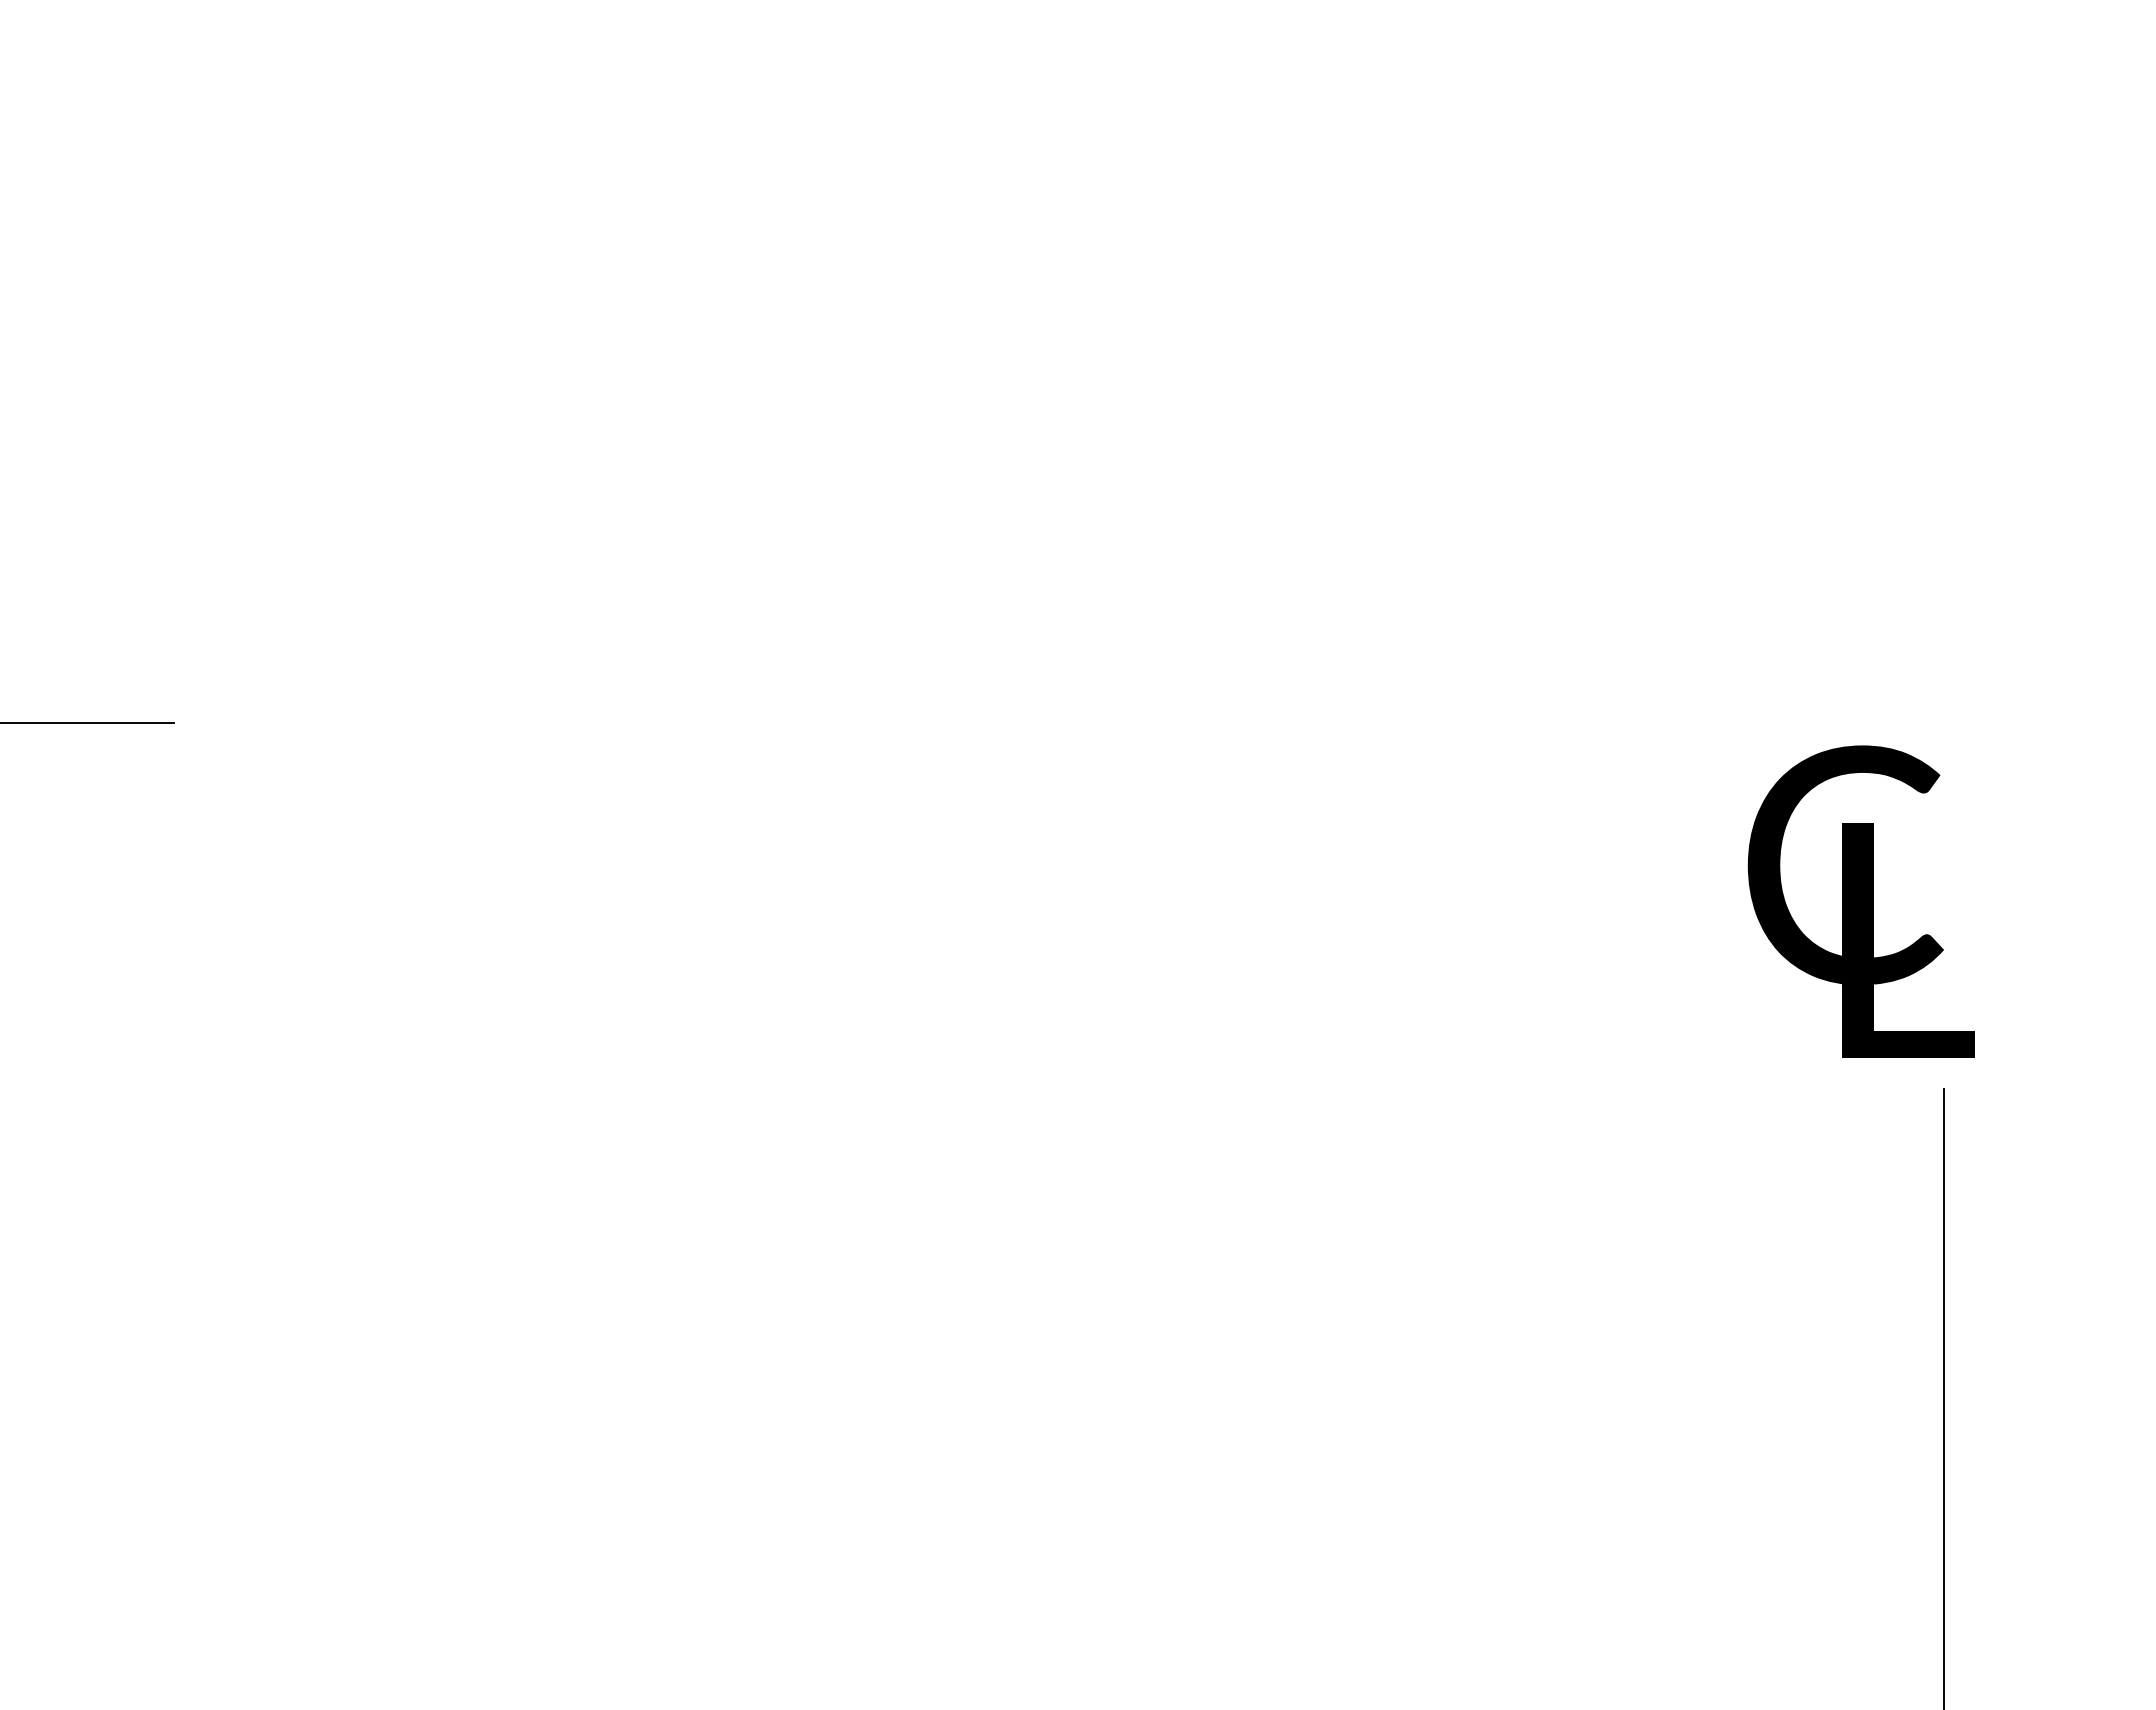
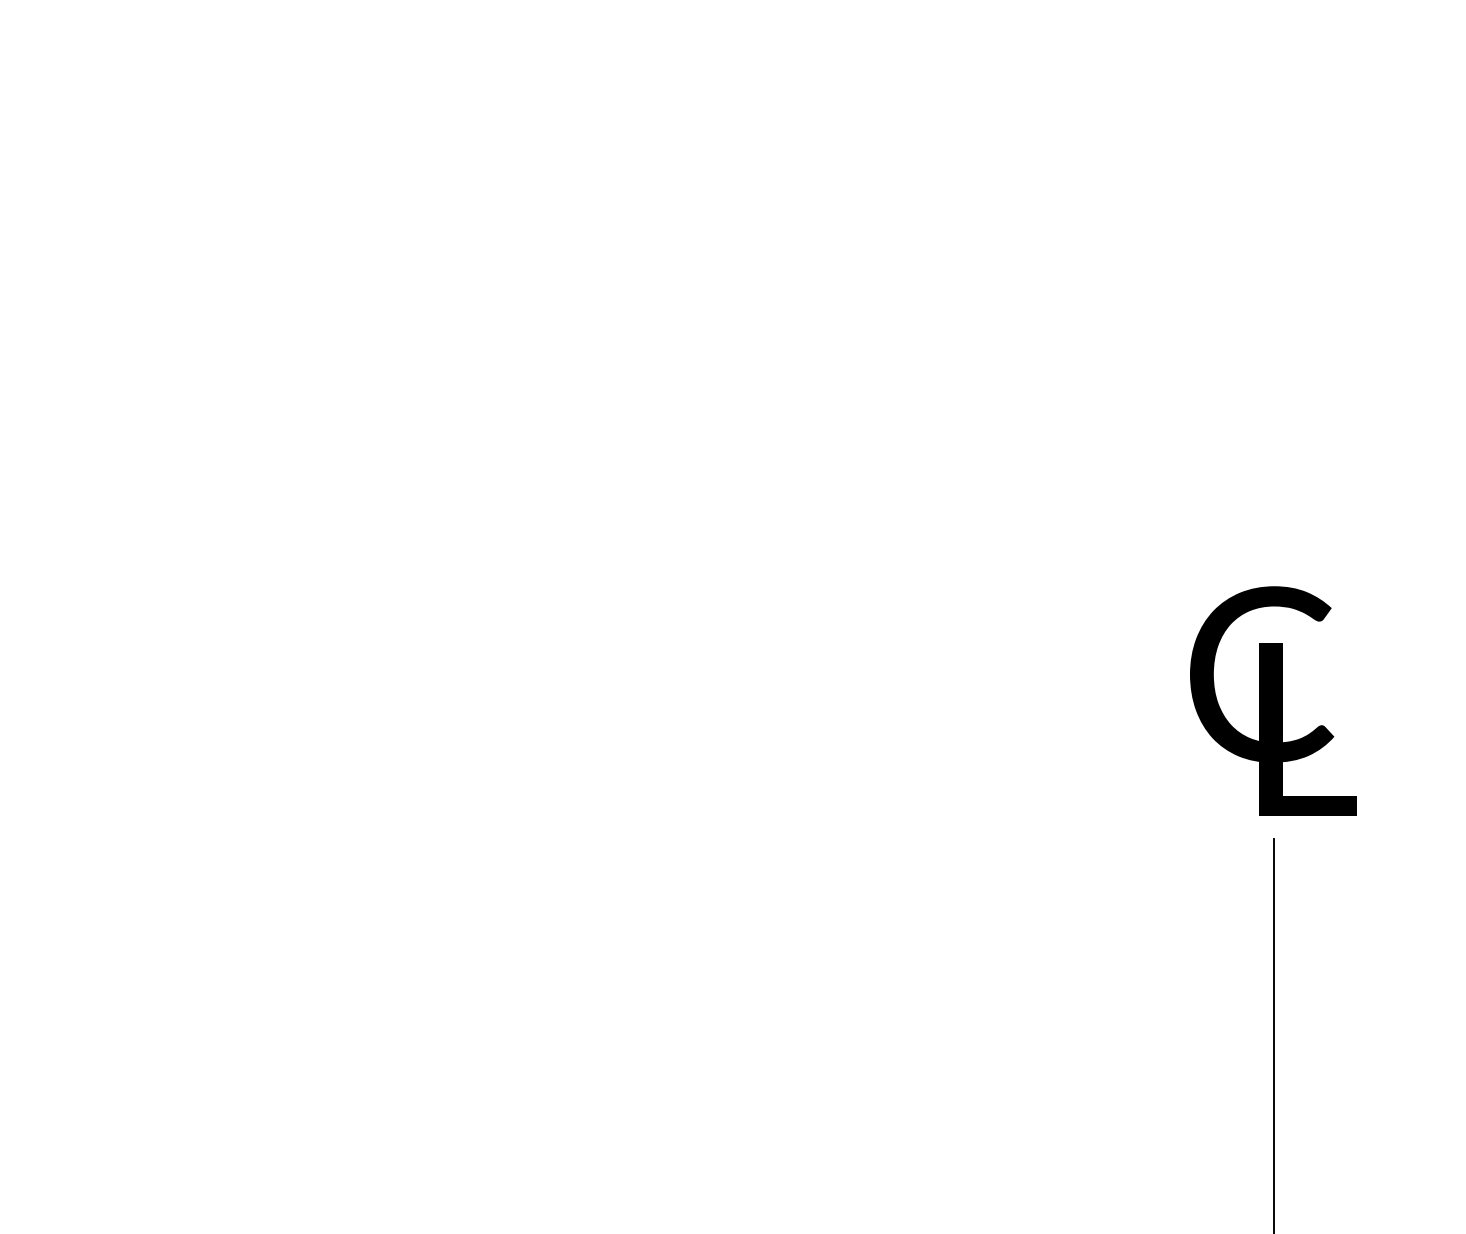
text: (1860, 901) -> (1272, 701), moved

